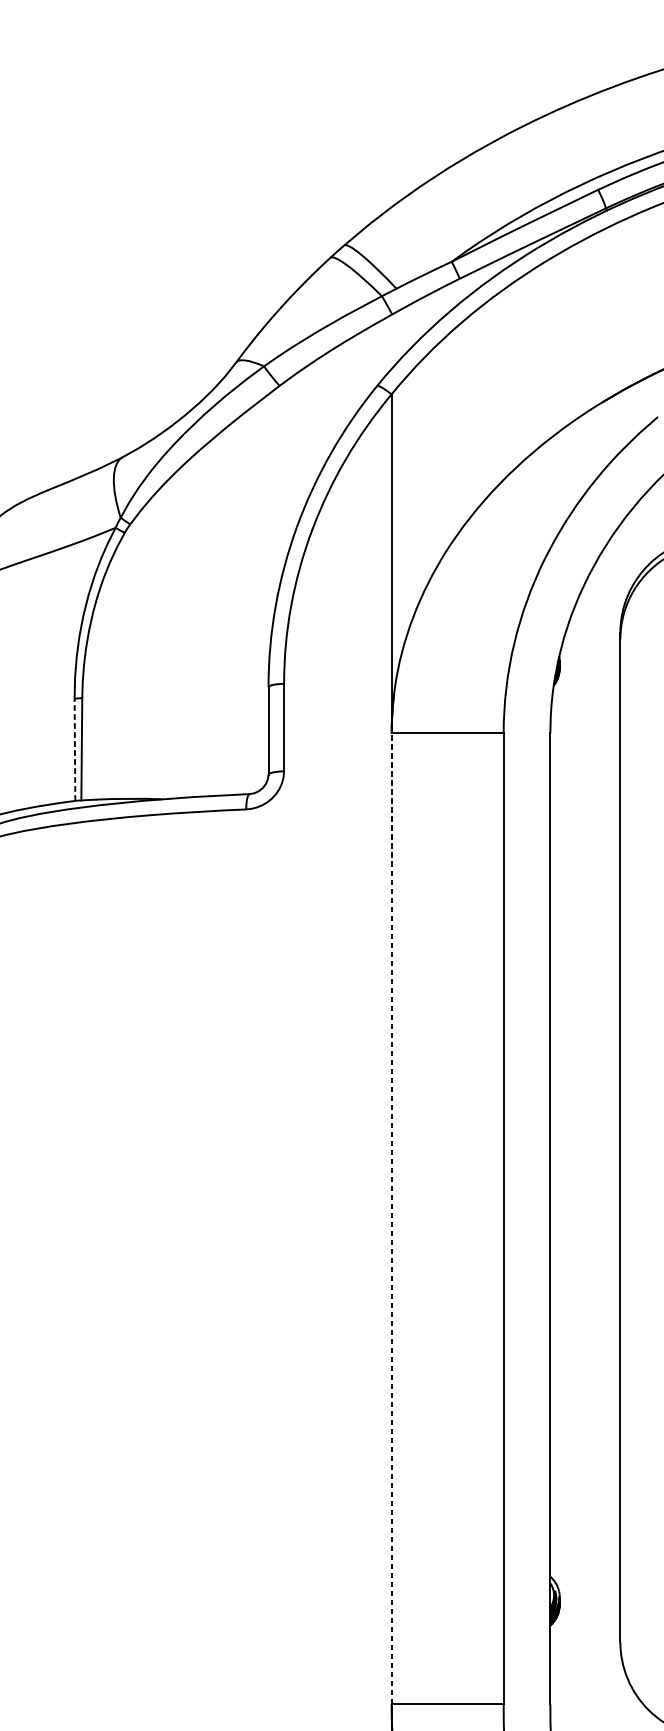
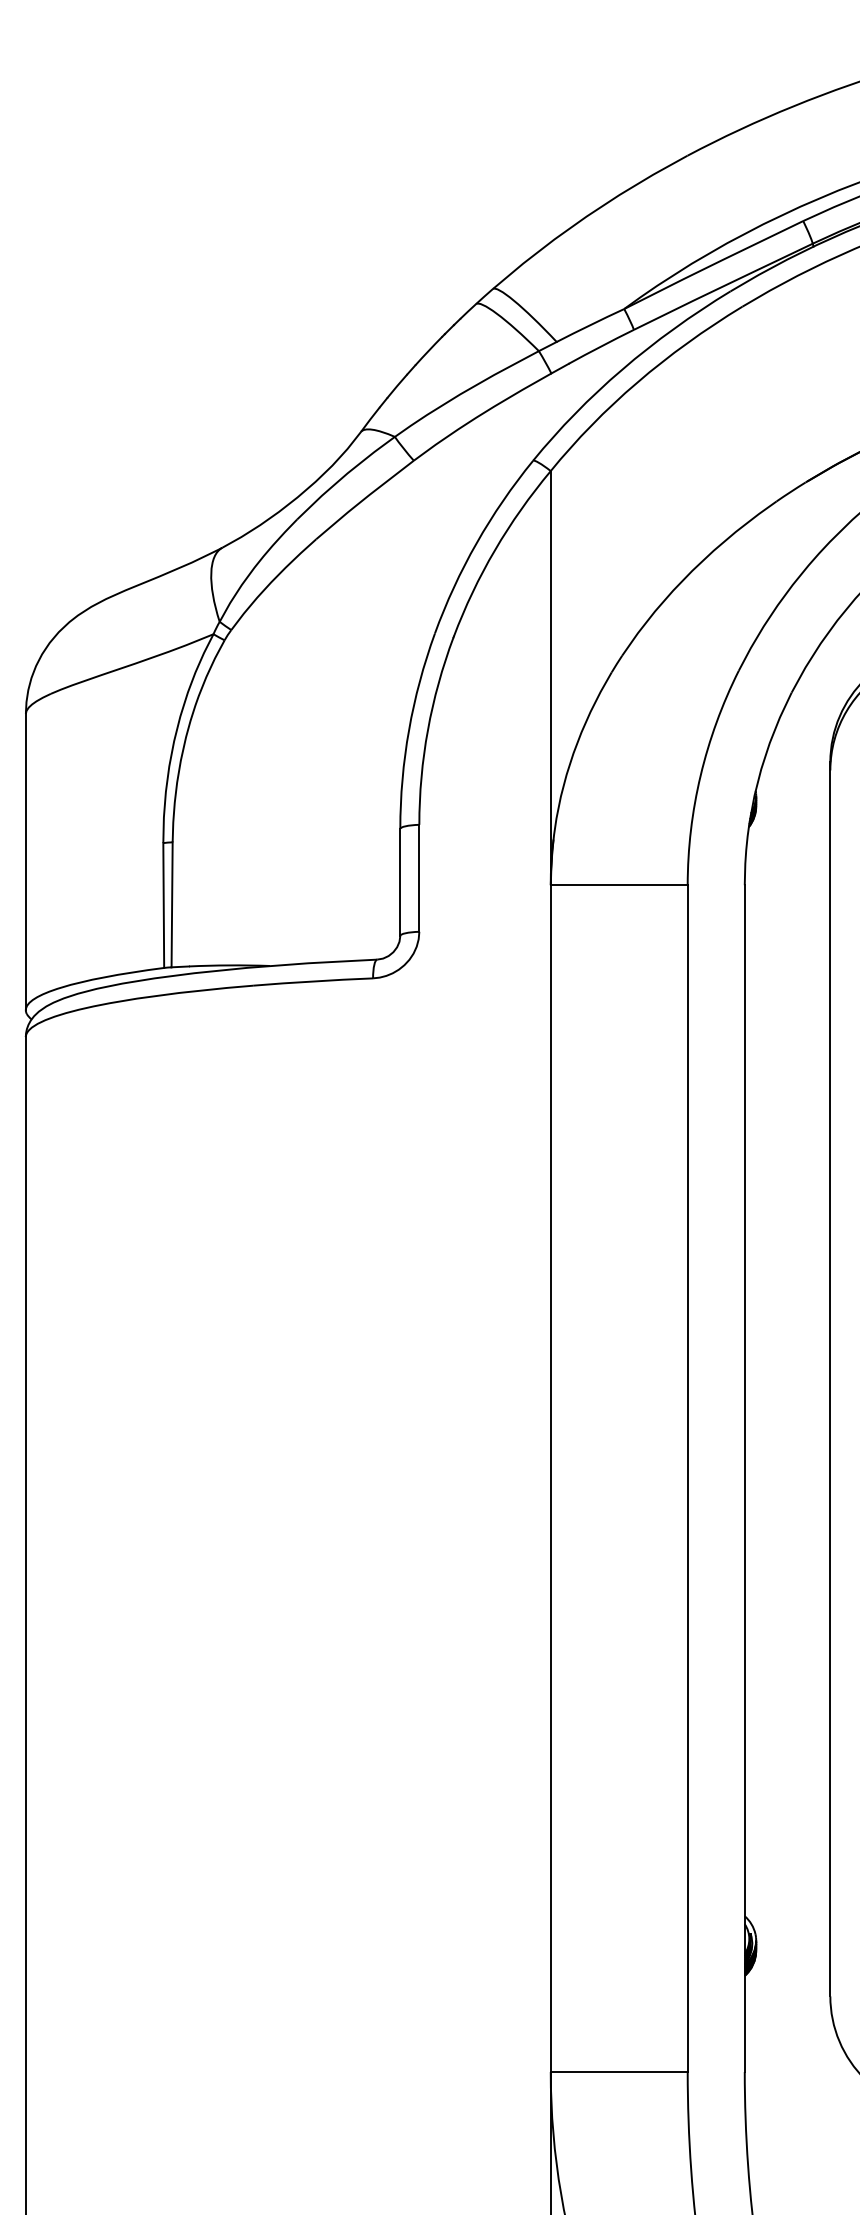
line: (74, 749) -> (163, 905), dashed -> solid
line: (391, 1218) -> (550, 1478), dashed -> solid

